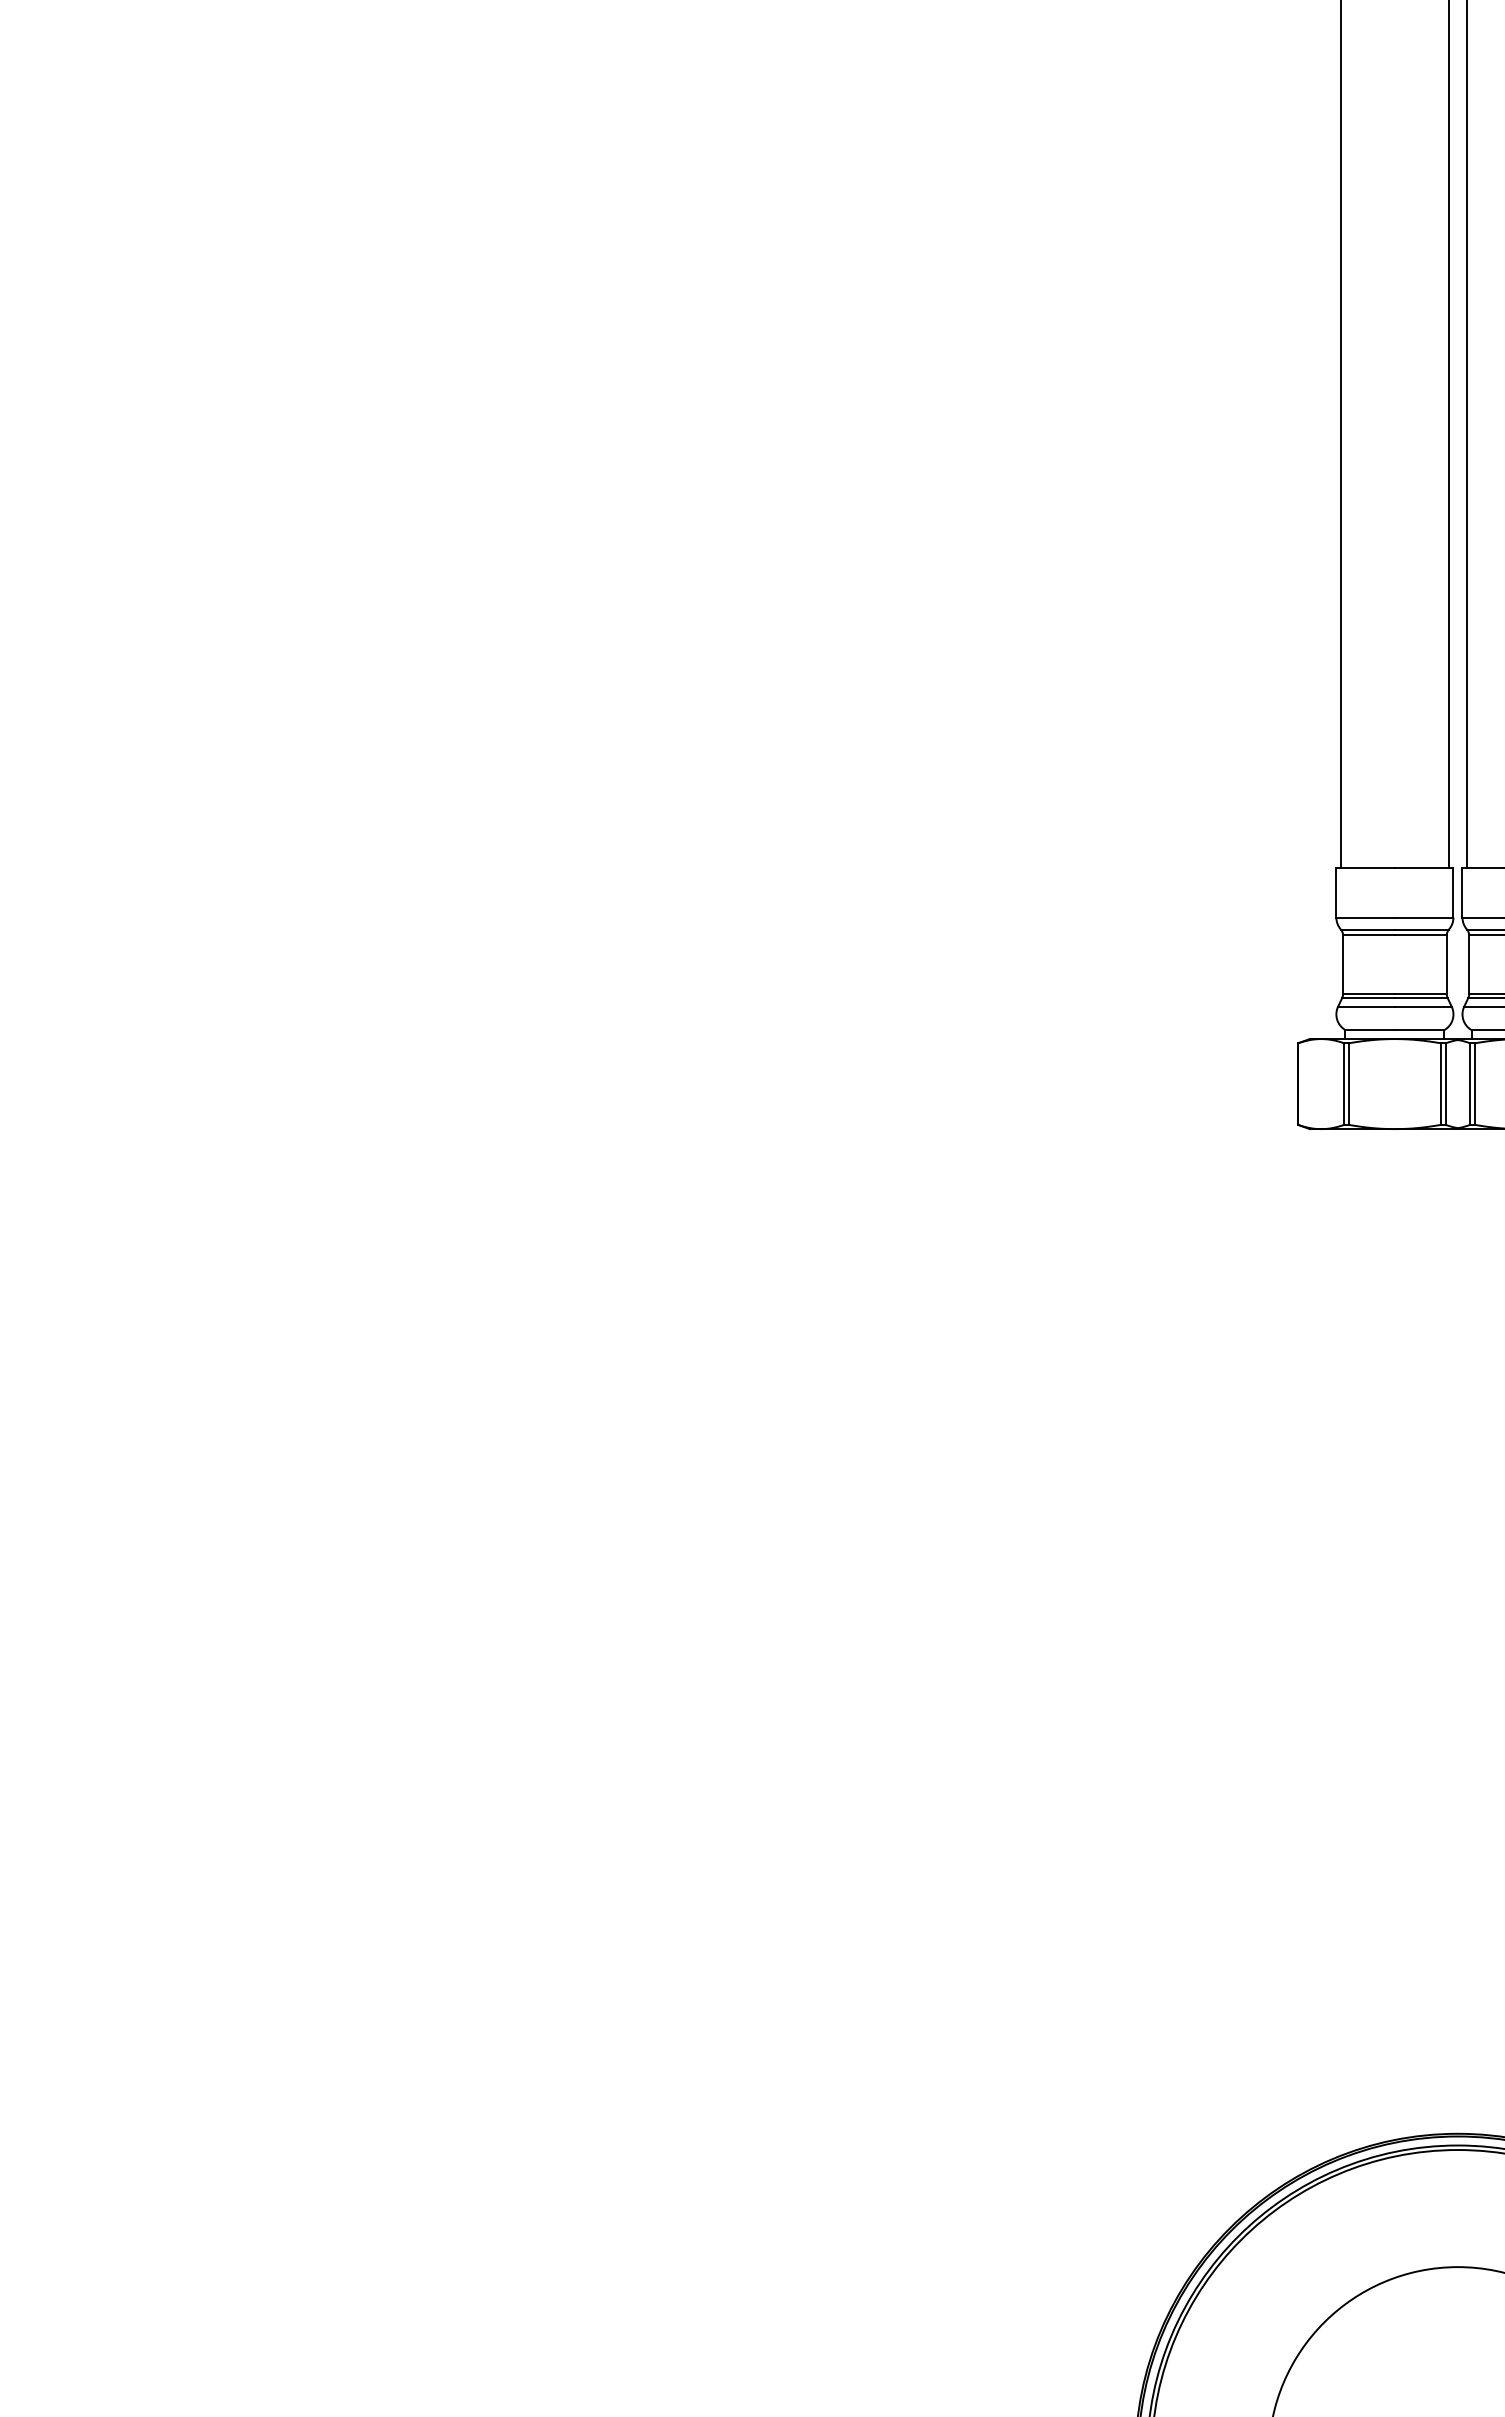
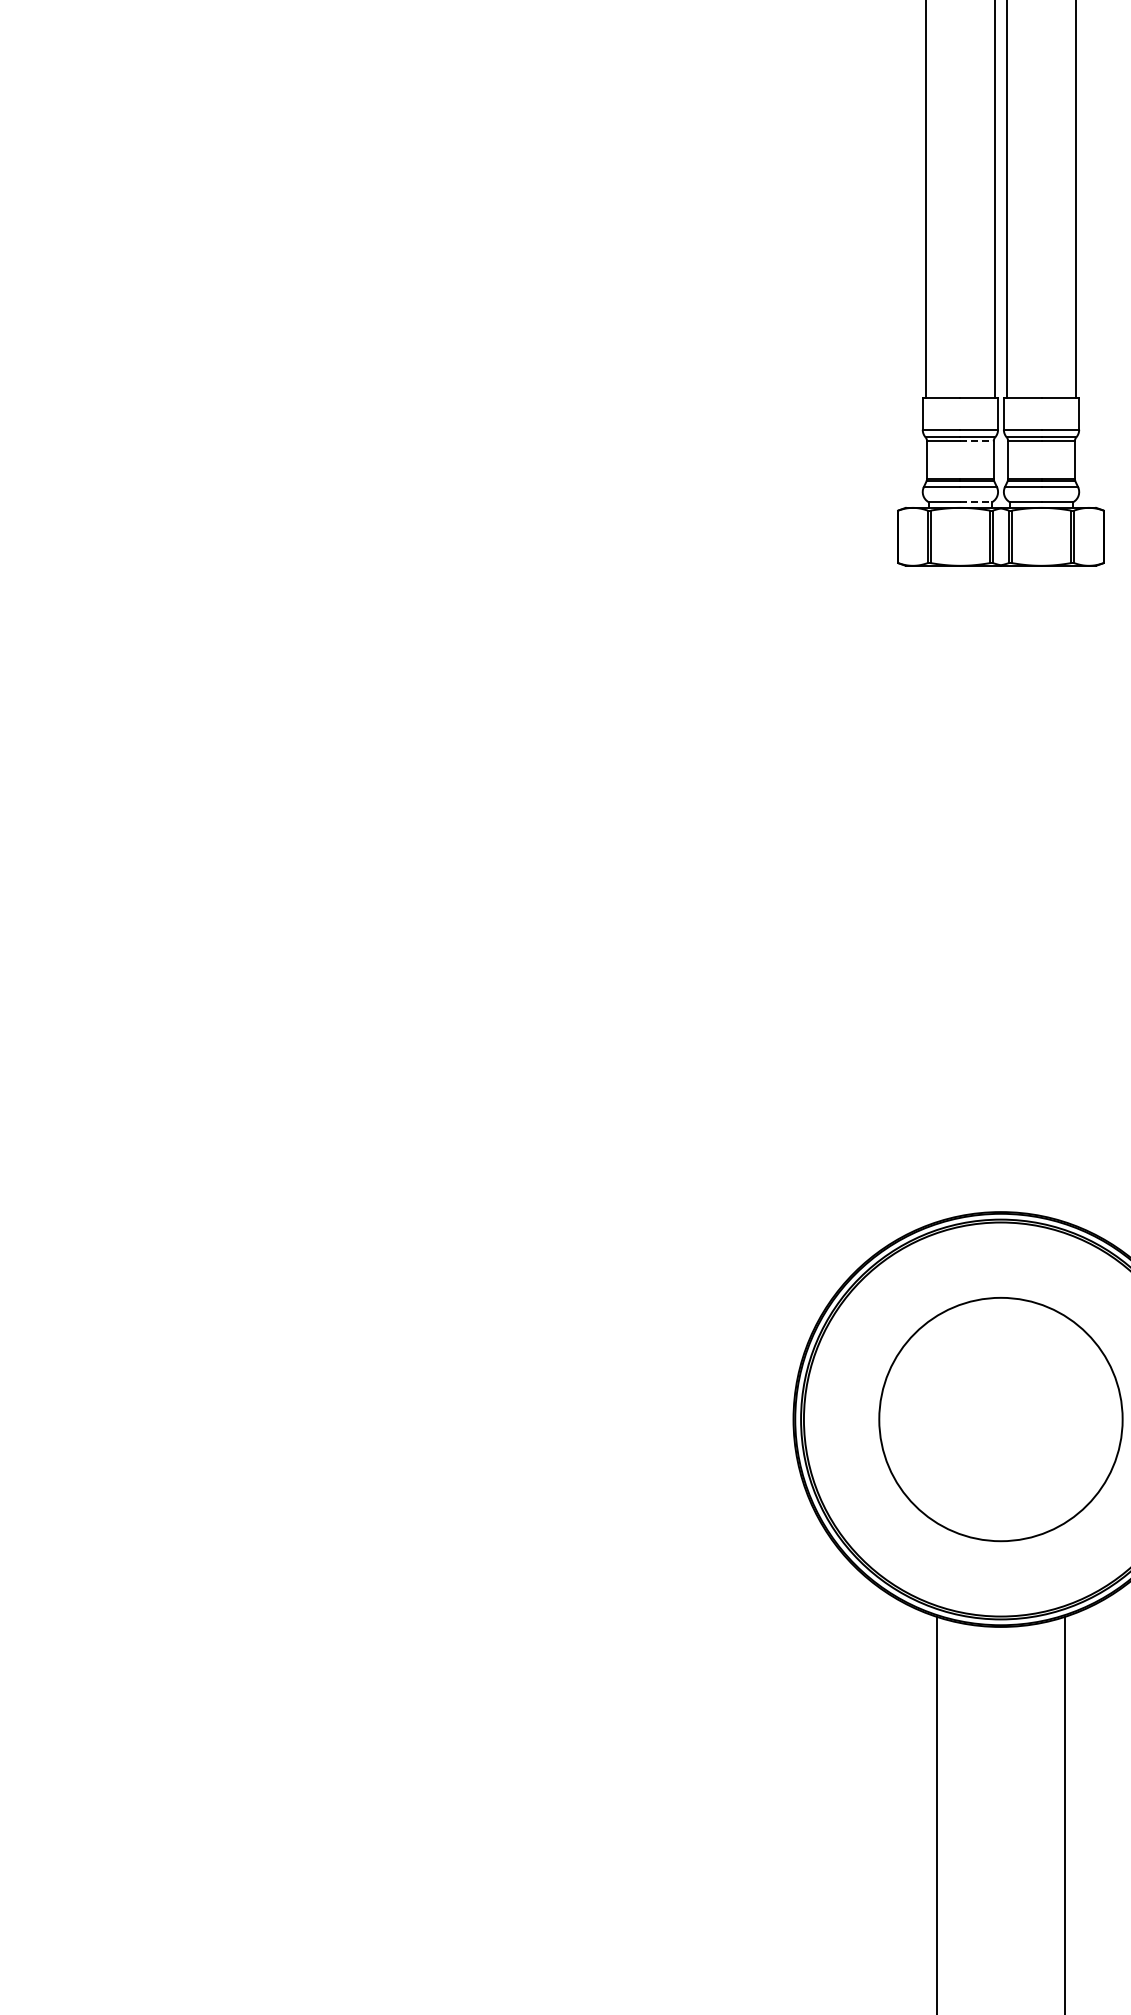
line: (1421, 935) -> (977, 441), solid -> dashed
line: (1419, 1030) -> (976, 502), solid -> dashed

